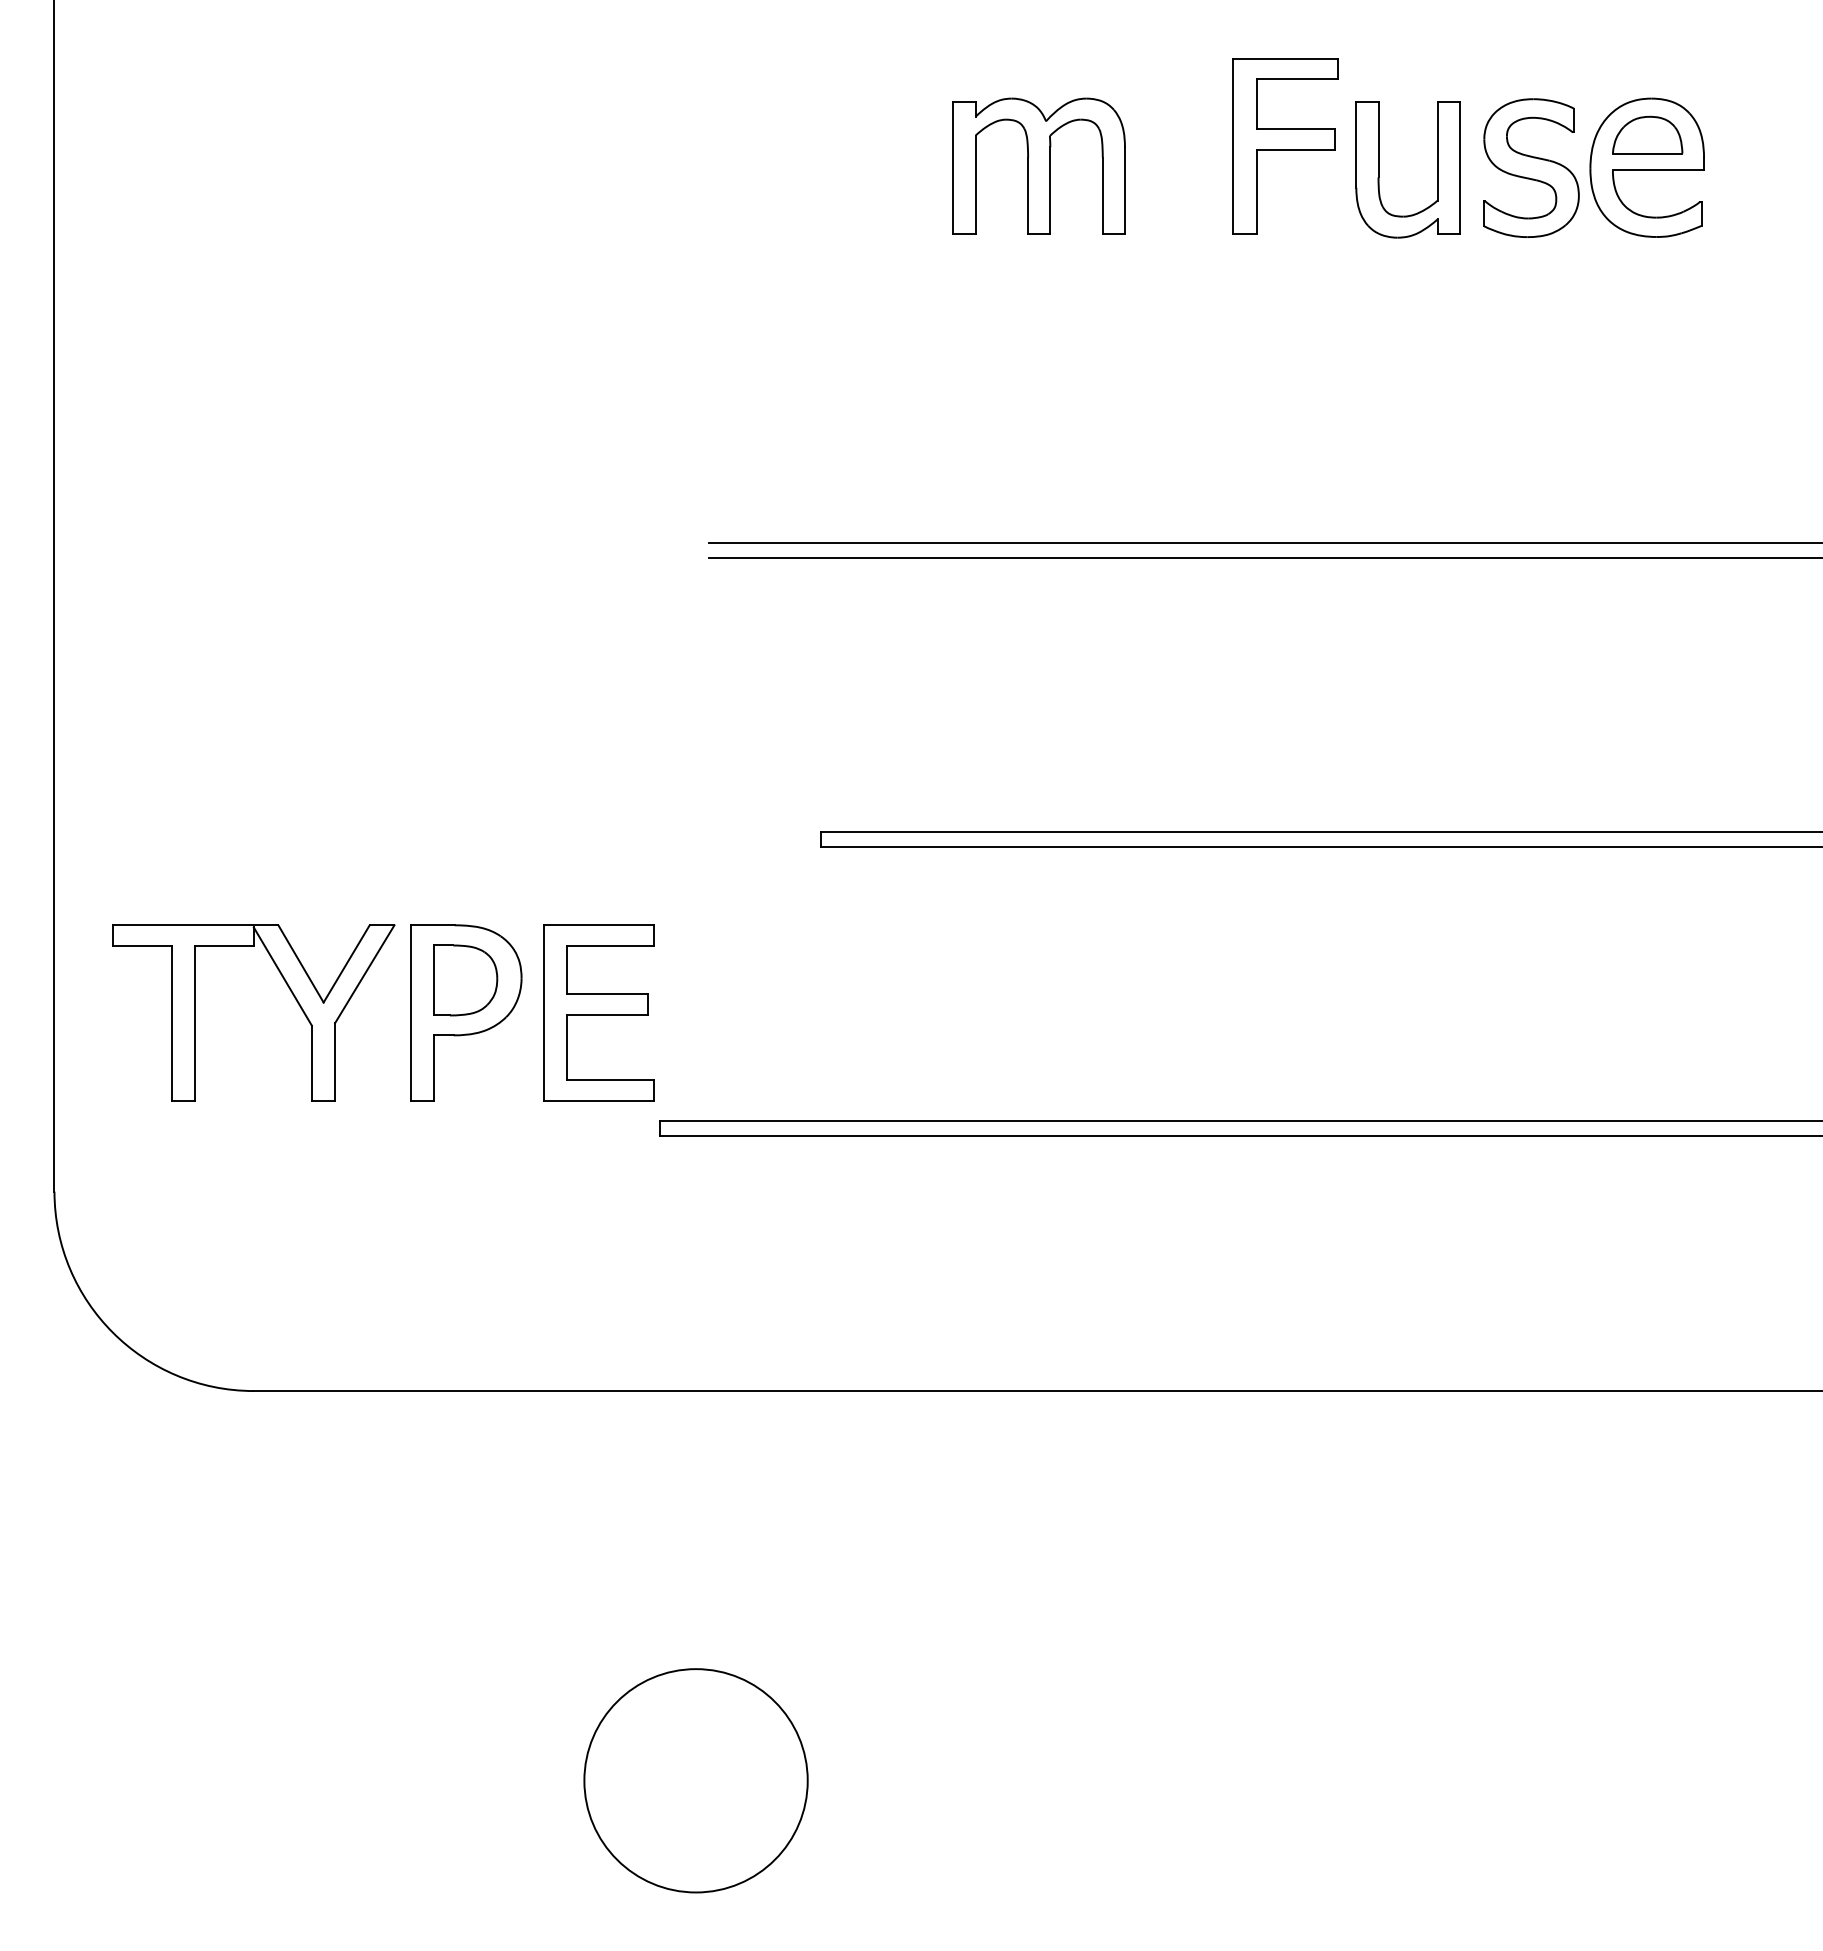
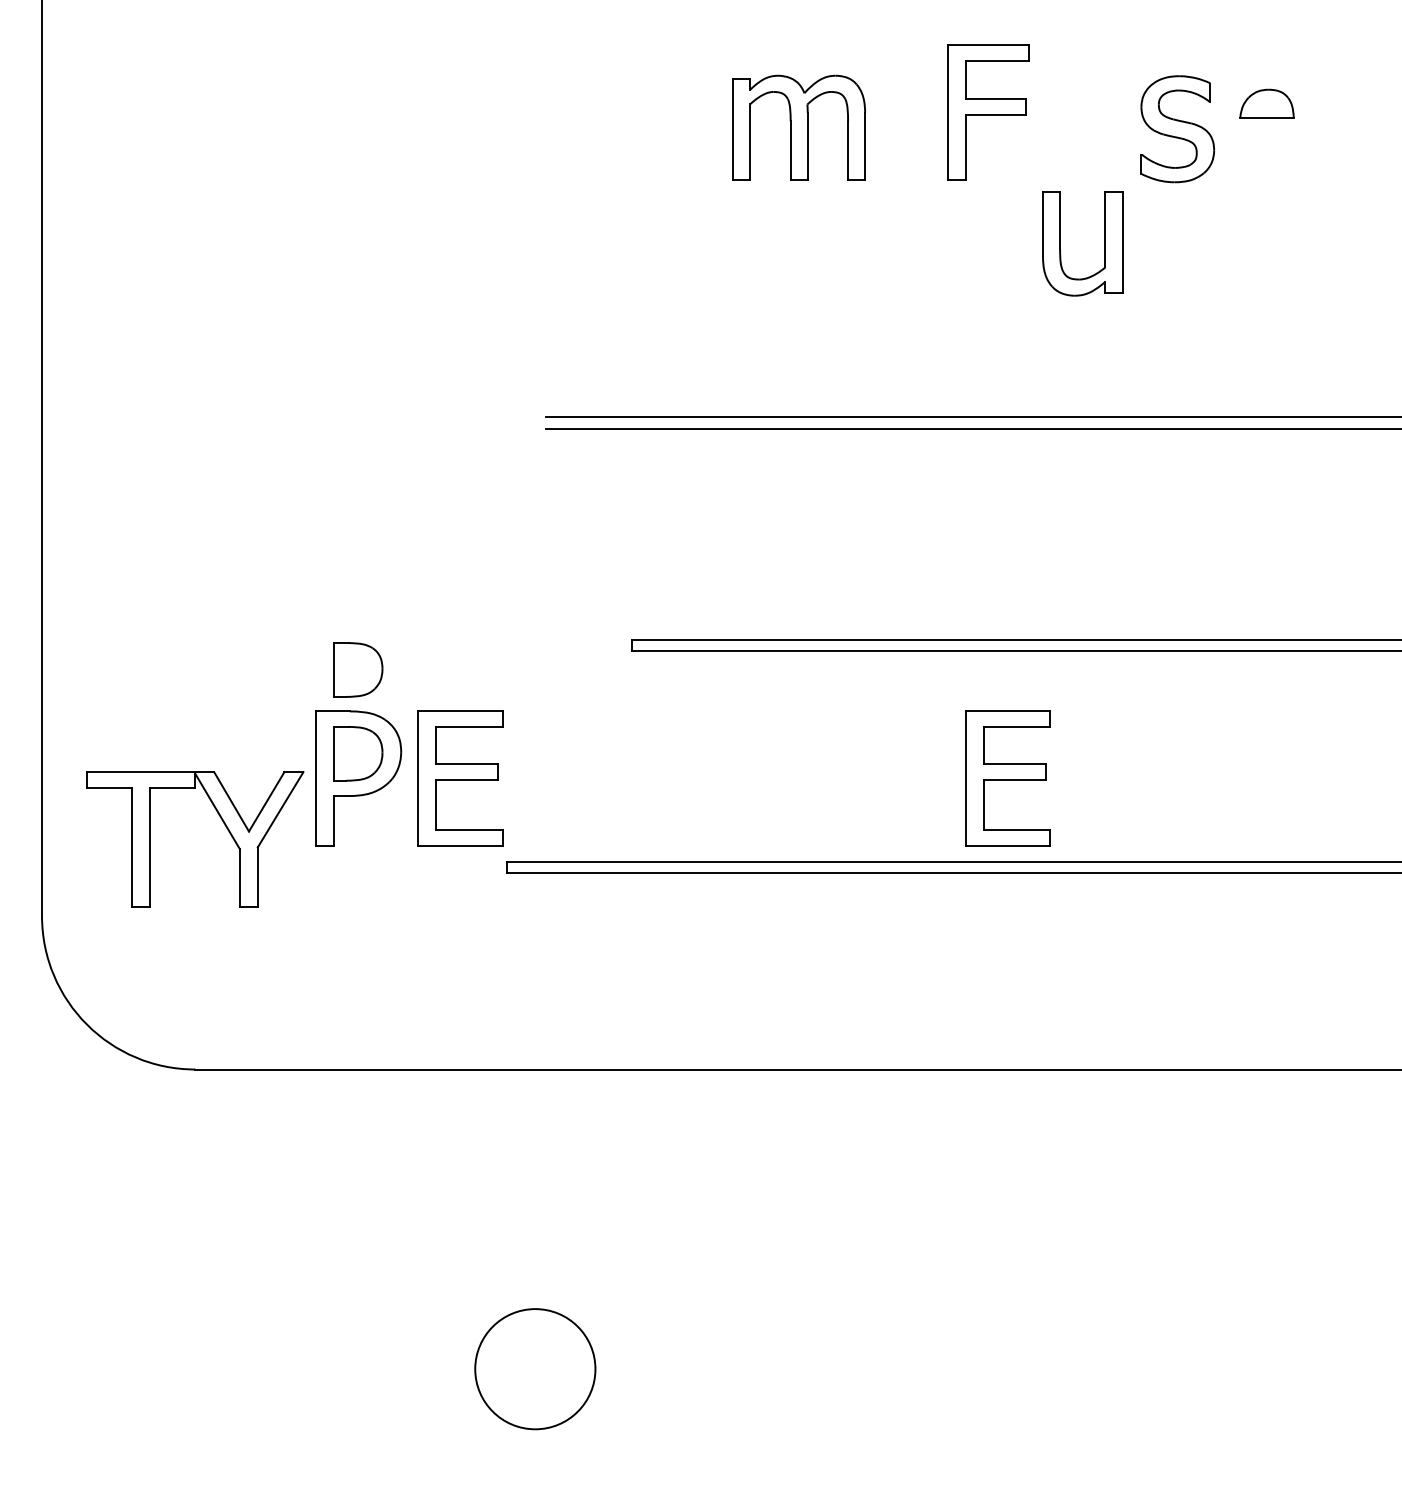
part: (1646, 167) -> (1266, 128), removed
part: (1379, 169) -> (1060, 243), moved
part: (465, 871) -> (358, 670), added
part: (288, 988) -> (221, 820), moved
part: (1310, 1012) -> (1007, 778), added
circle: (695, 1780) -> (534, 1368), size x0.7

